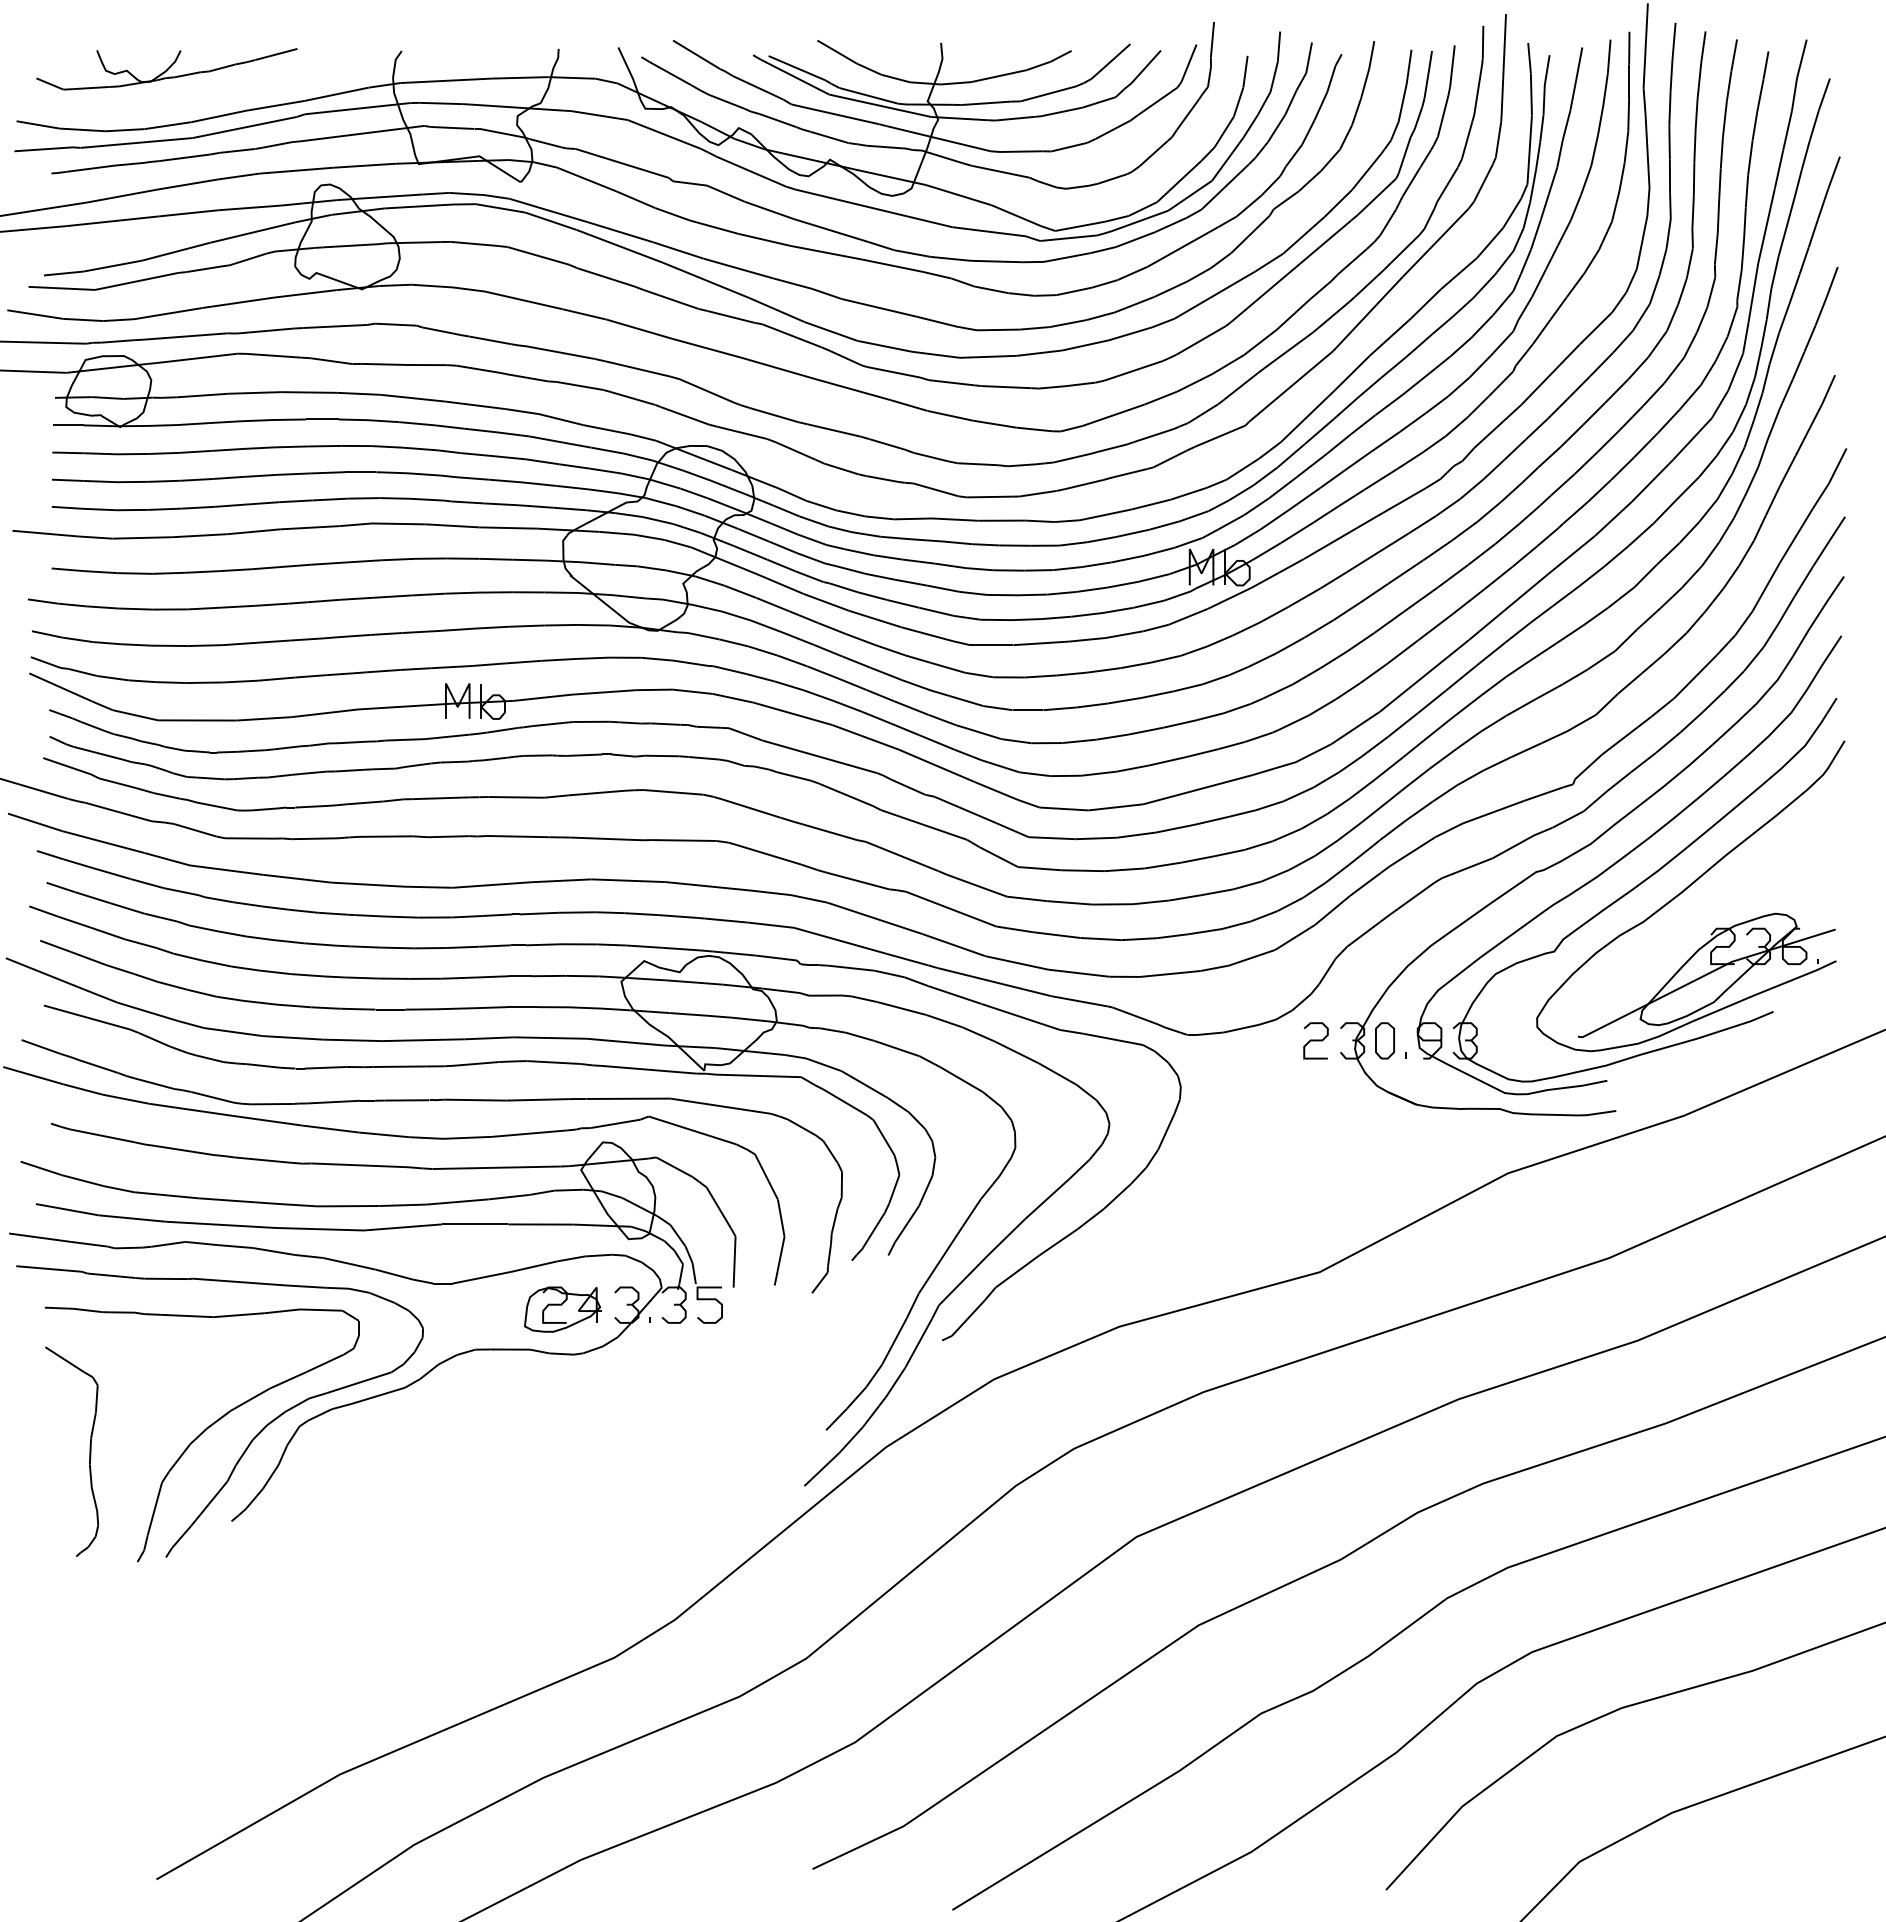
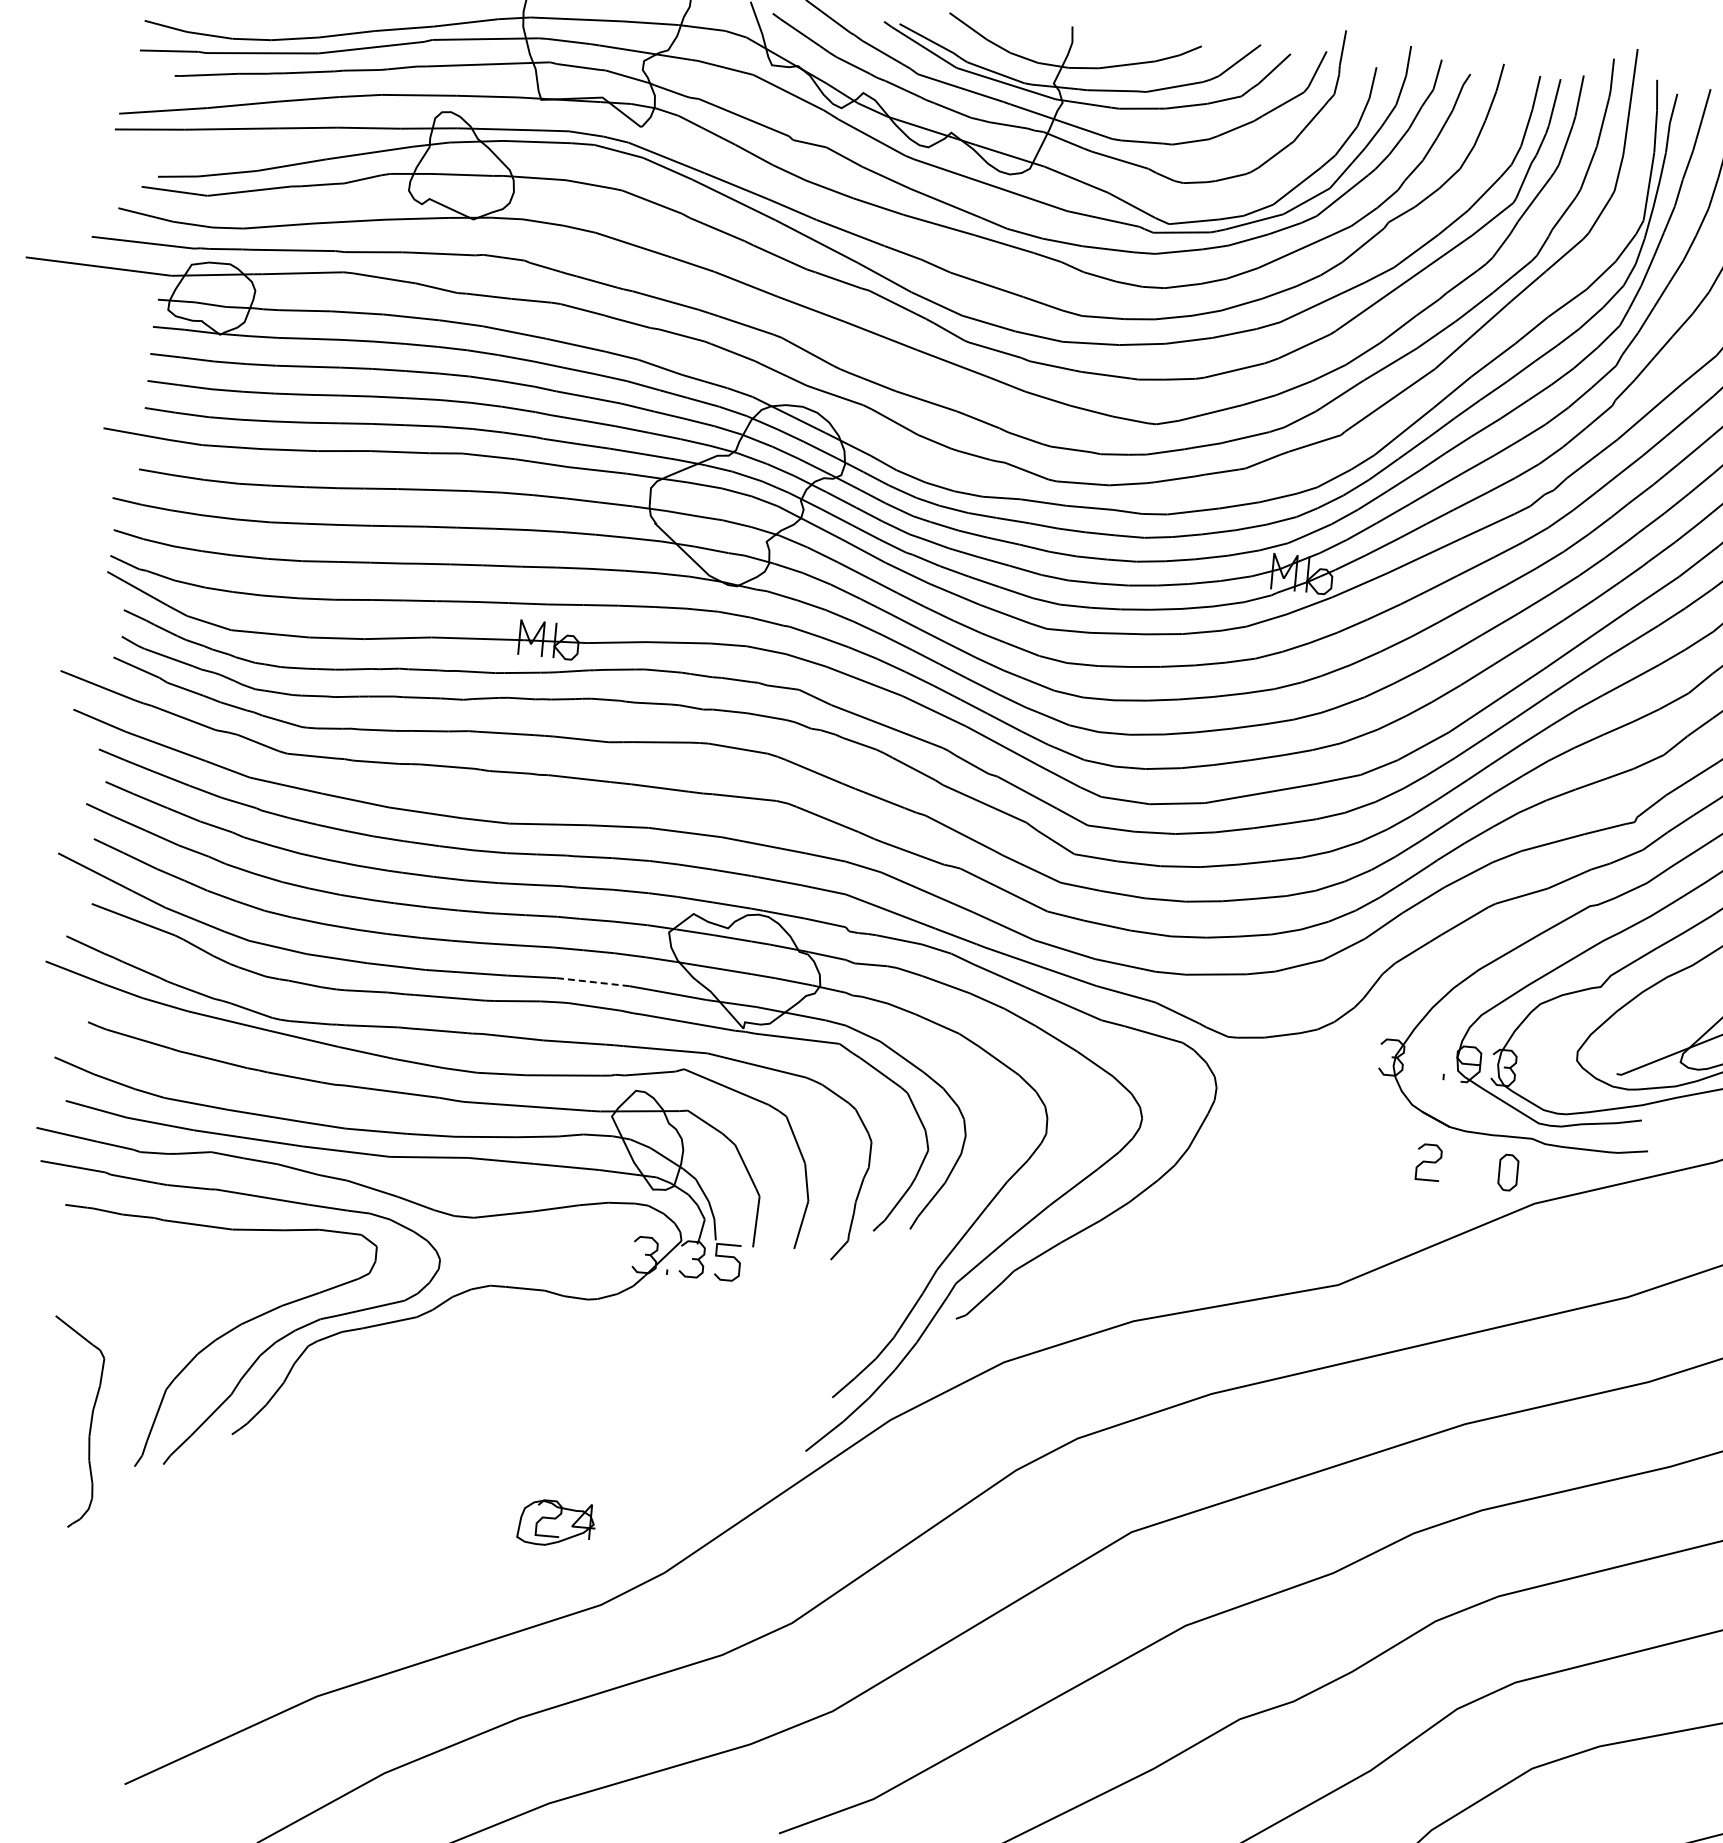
line: (550, 1038) -> (593, 982), solid -> dashed
curve: (1315, 1040) -> (1428, 1162), moved
part: (1384, 1040) -> (1507, 1172), moved
part: (562, 1309) -> (556, 1523), moved
part: (89, 1451) -> (90, 1423), moved

